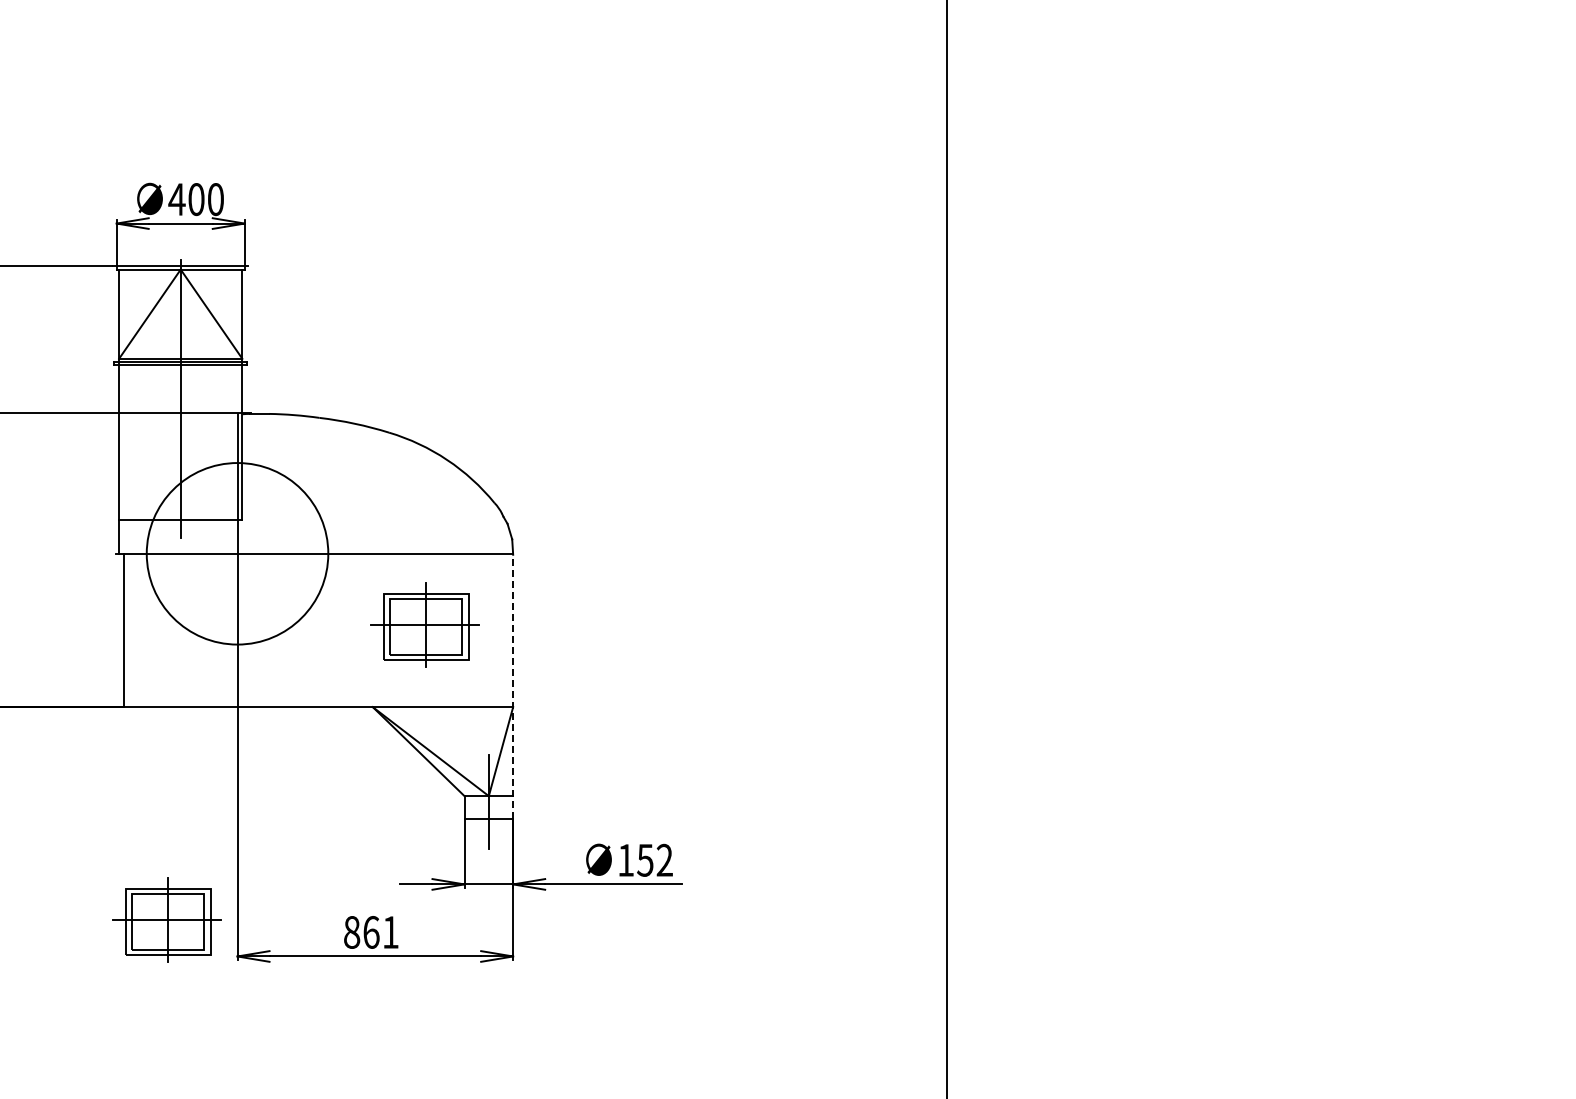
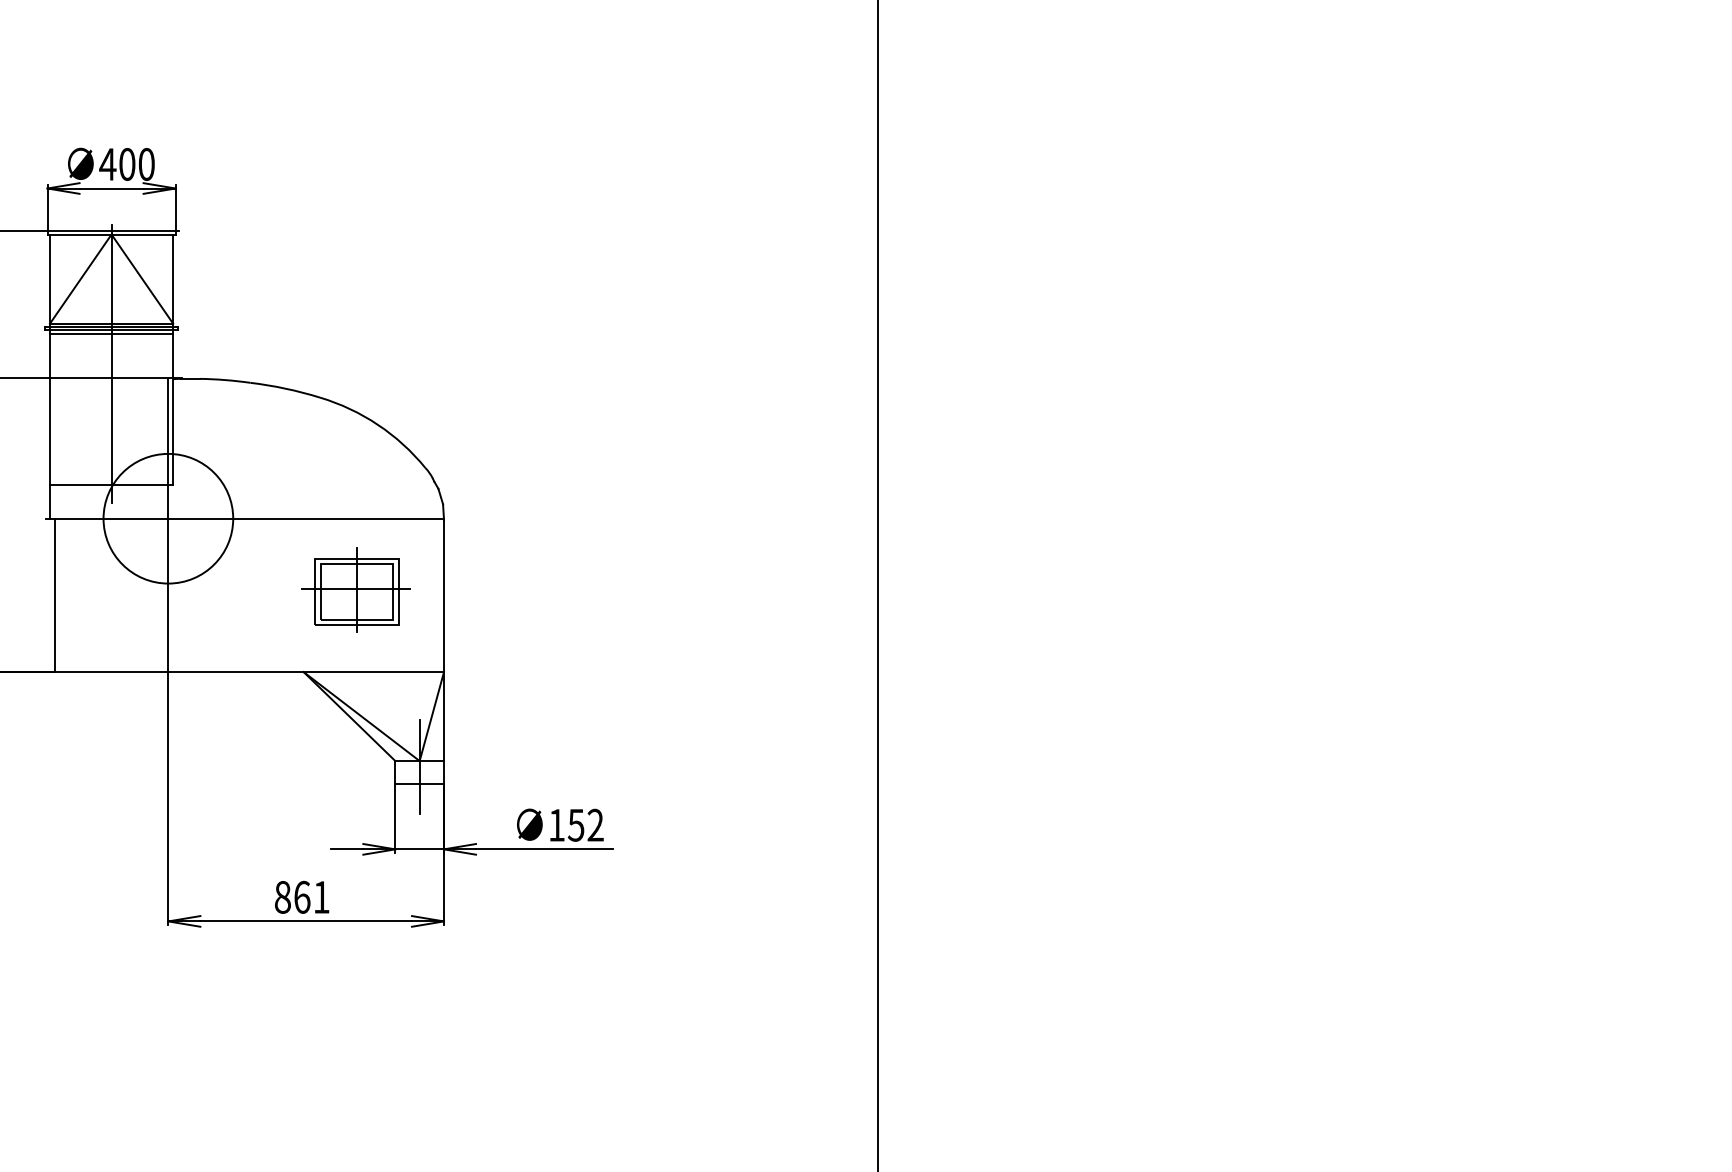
line: (180, 368) -> (111, 333), added
circle: (237, 553) -> (168, 518), size x0.71
line: (513, 686) -> (444, 651), dashed -> solid
part: (166, 919) -> (97, 884), removed

